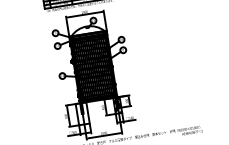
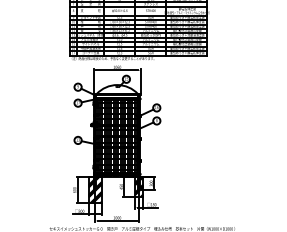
hatch: (81, 113) -> (94, 189), added

